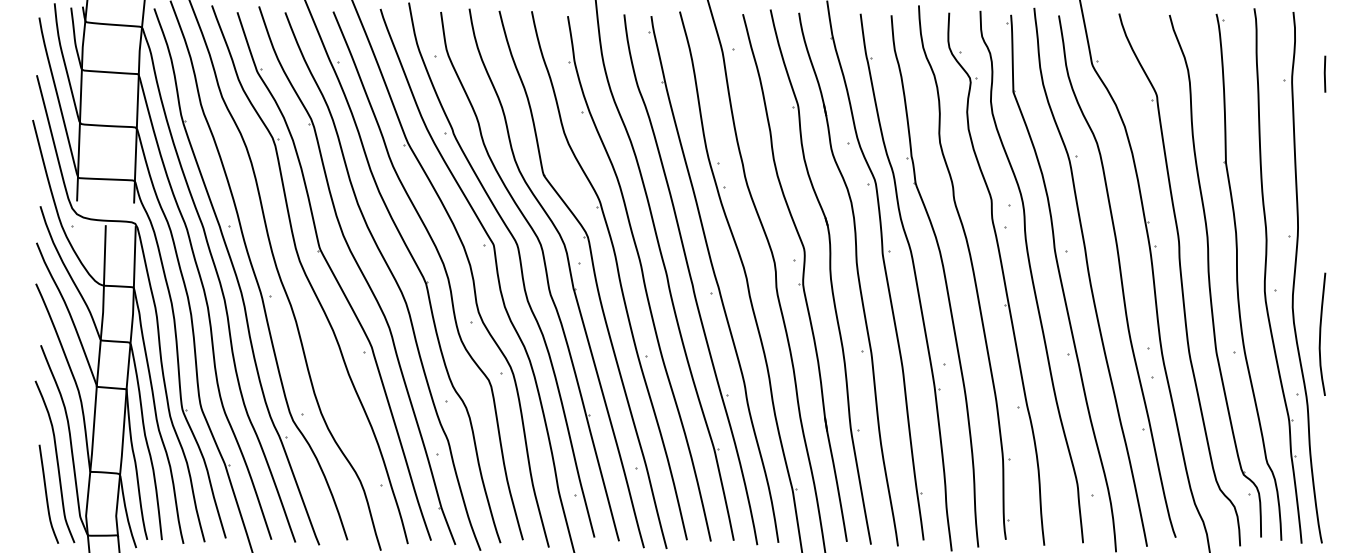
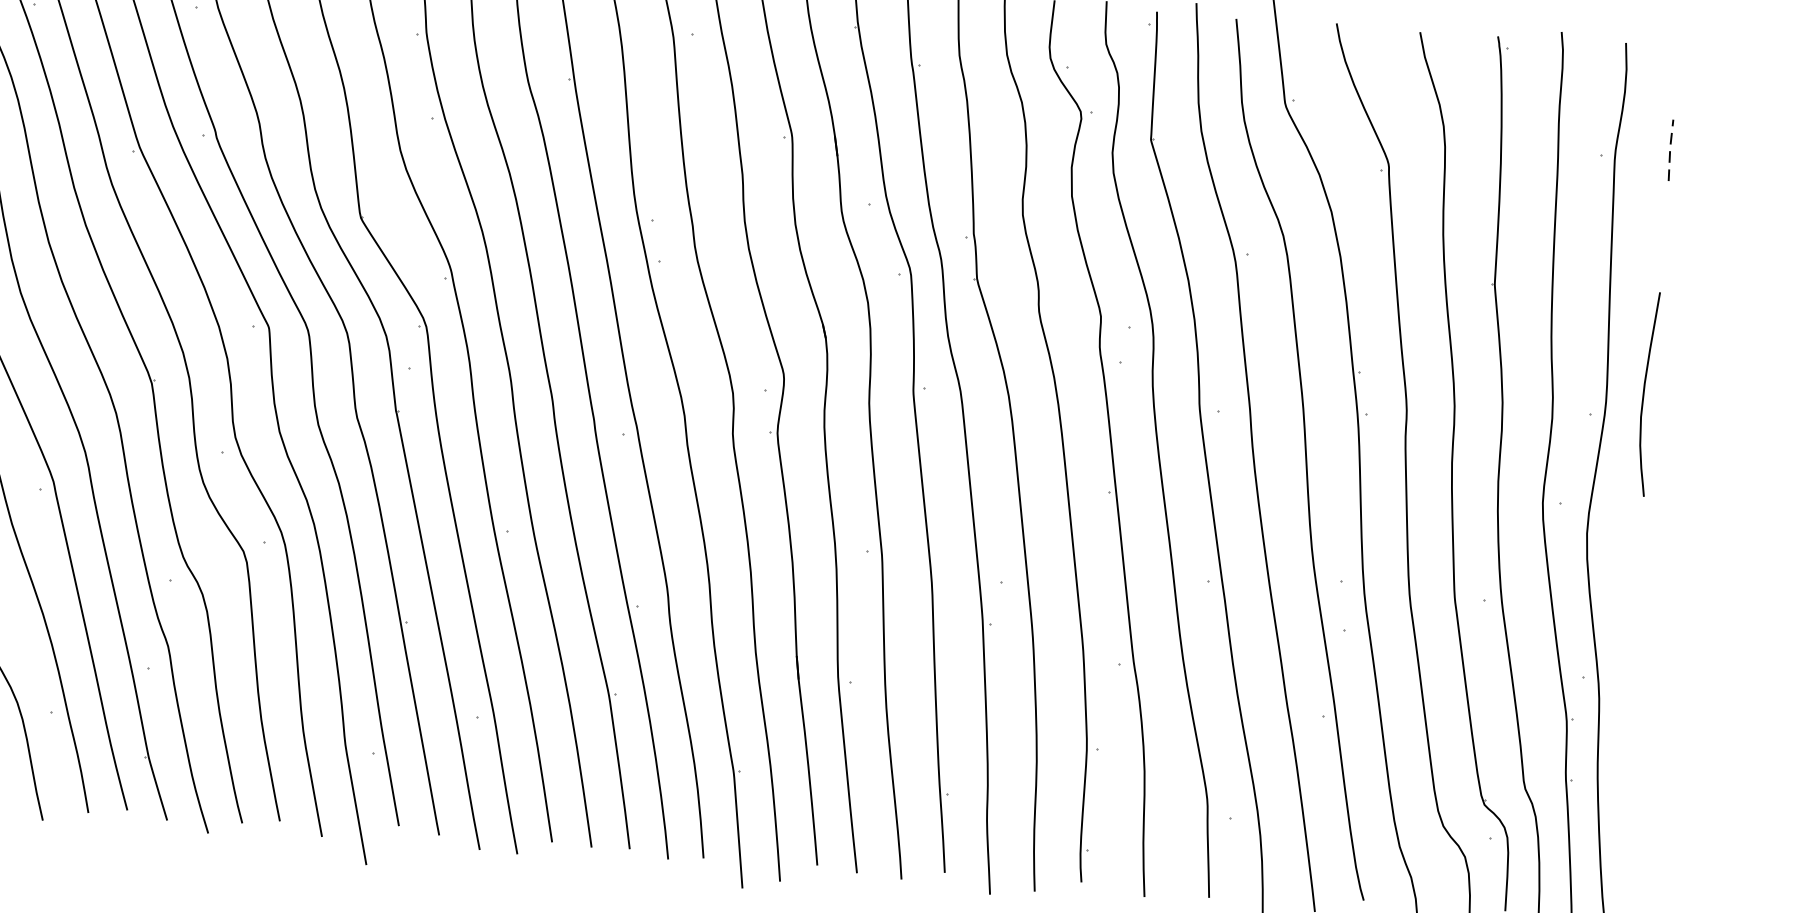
line: (1324, 72) -> (1669, 147), solid -> dashed
curve: (1321, 333) -> (1645, 392), moved

